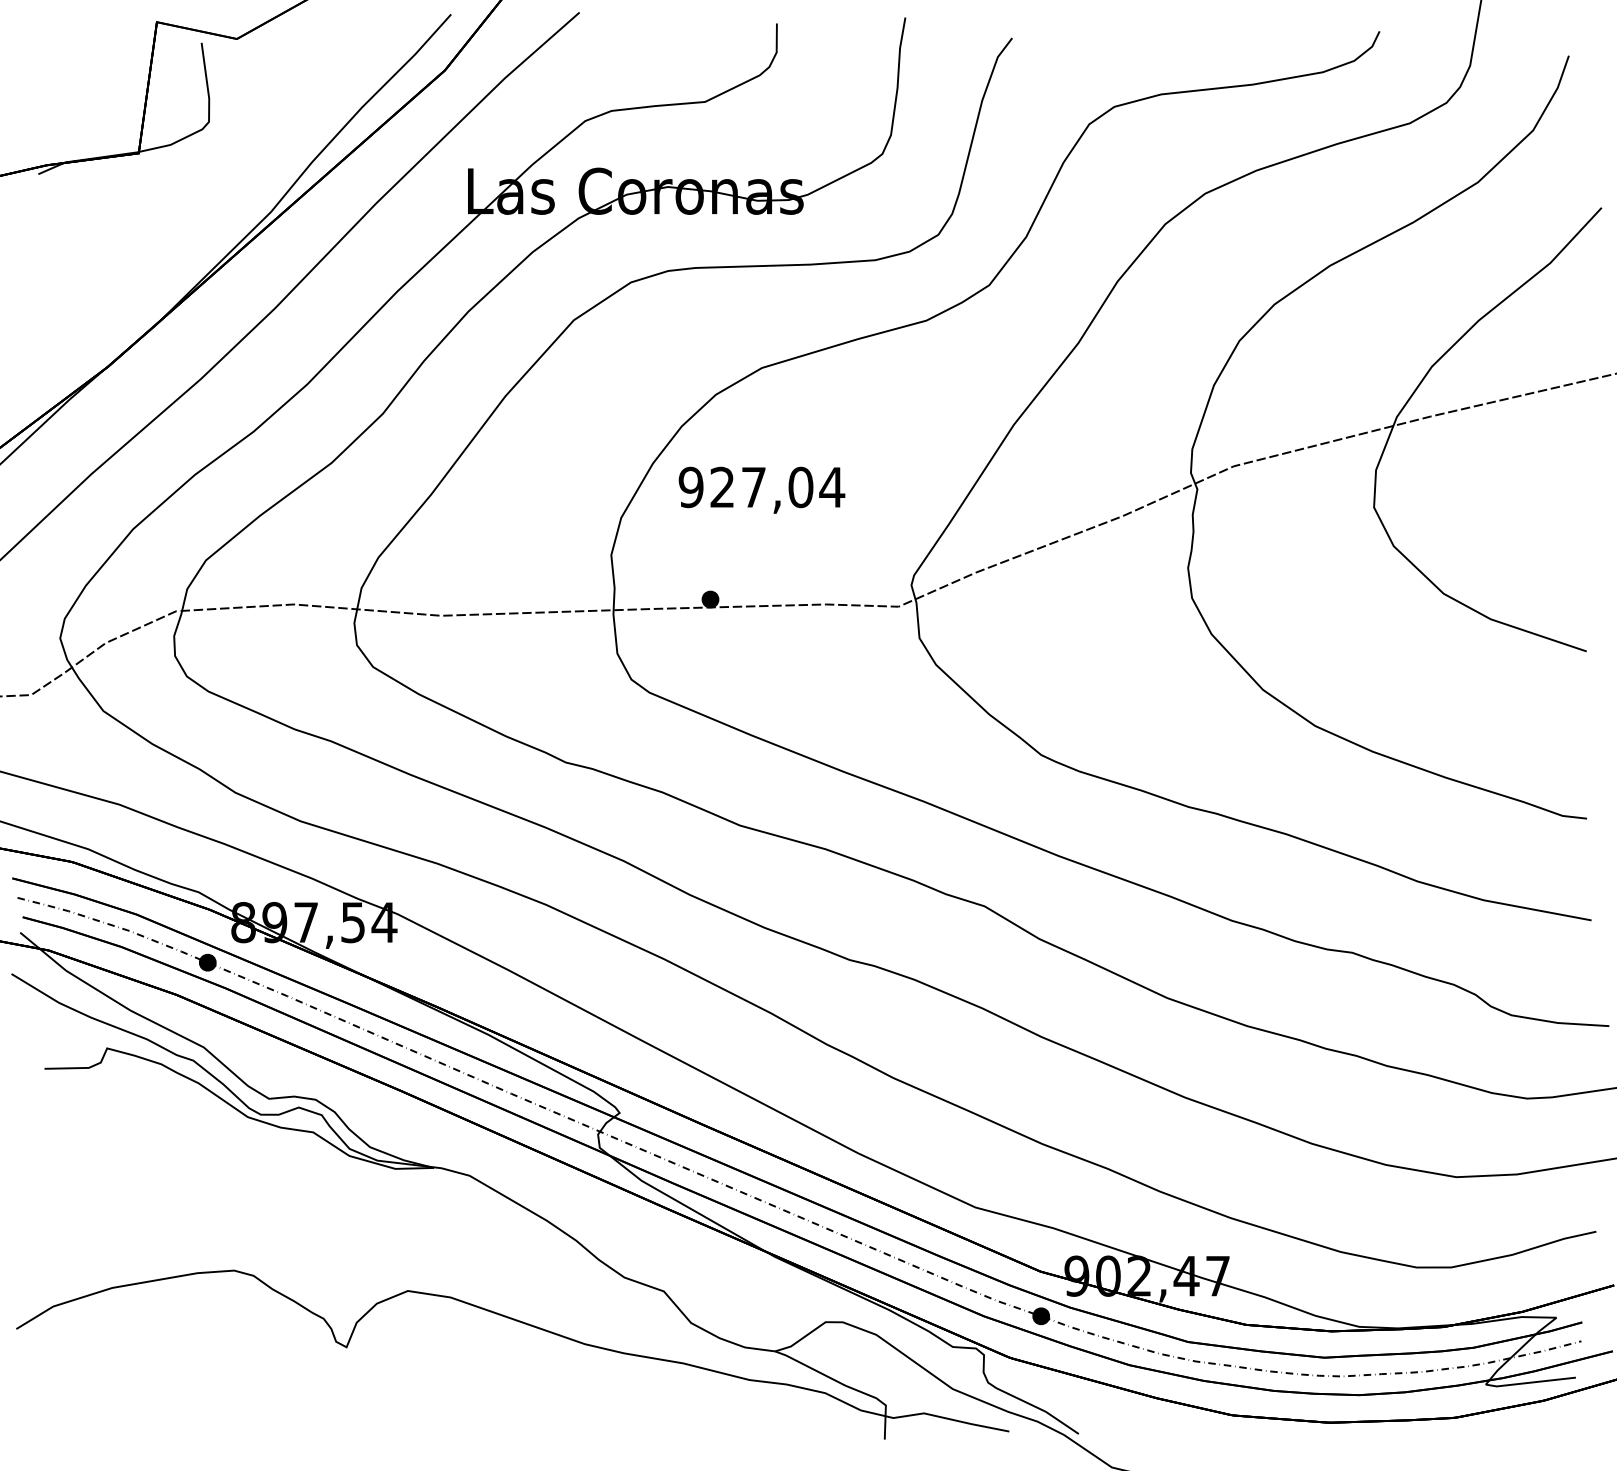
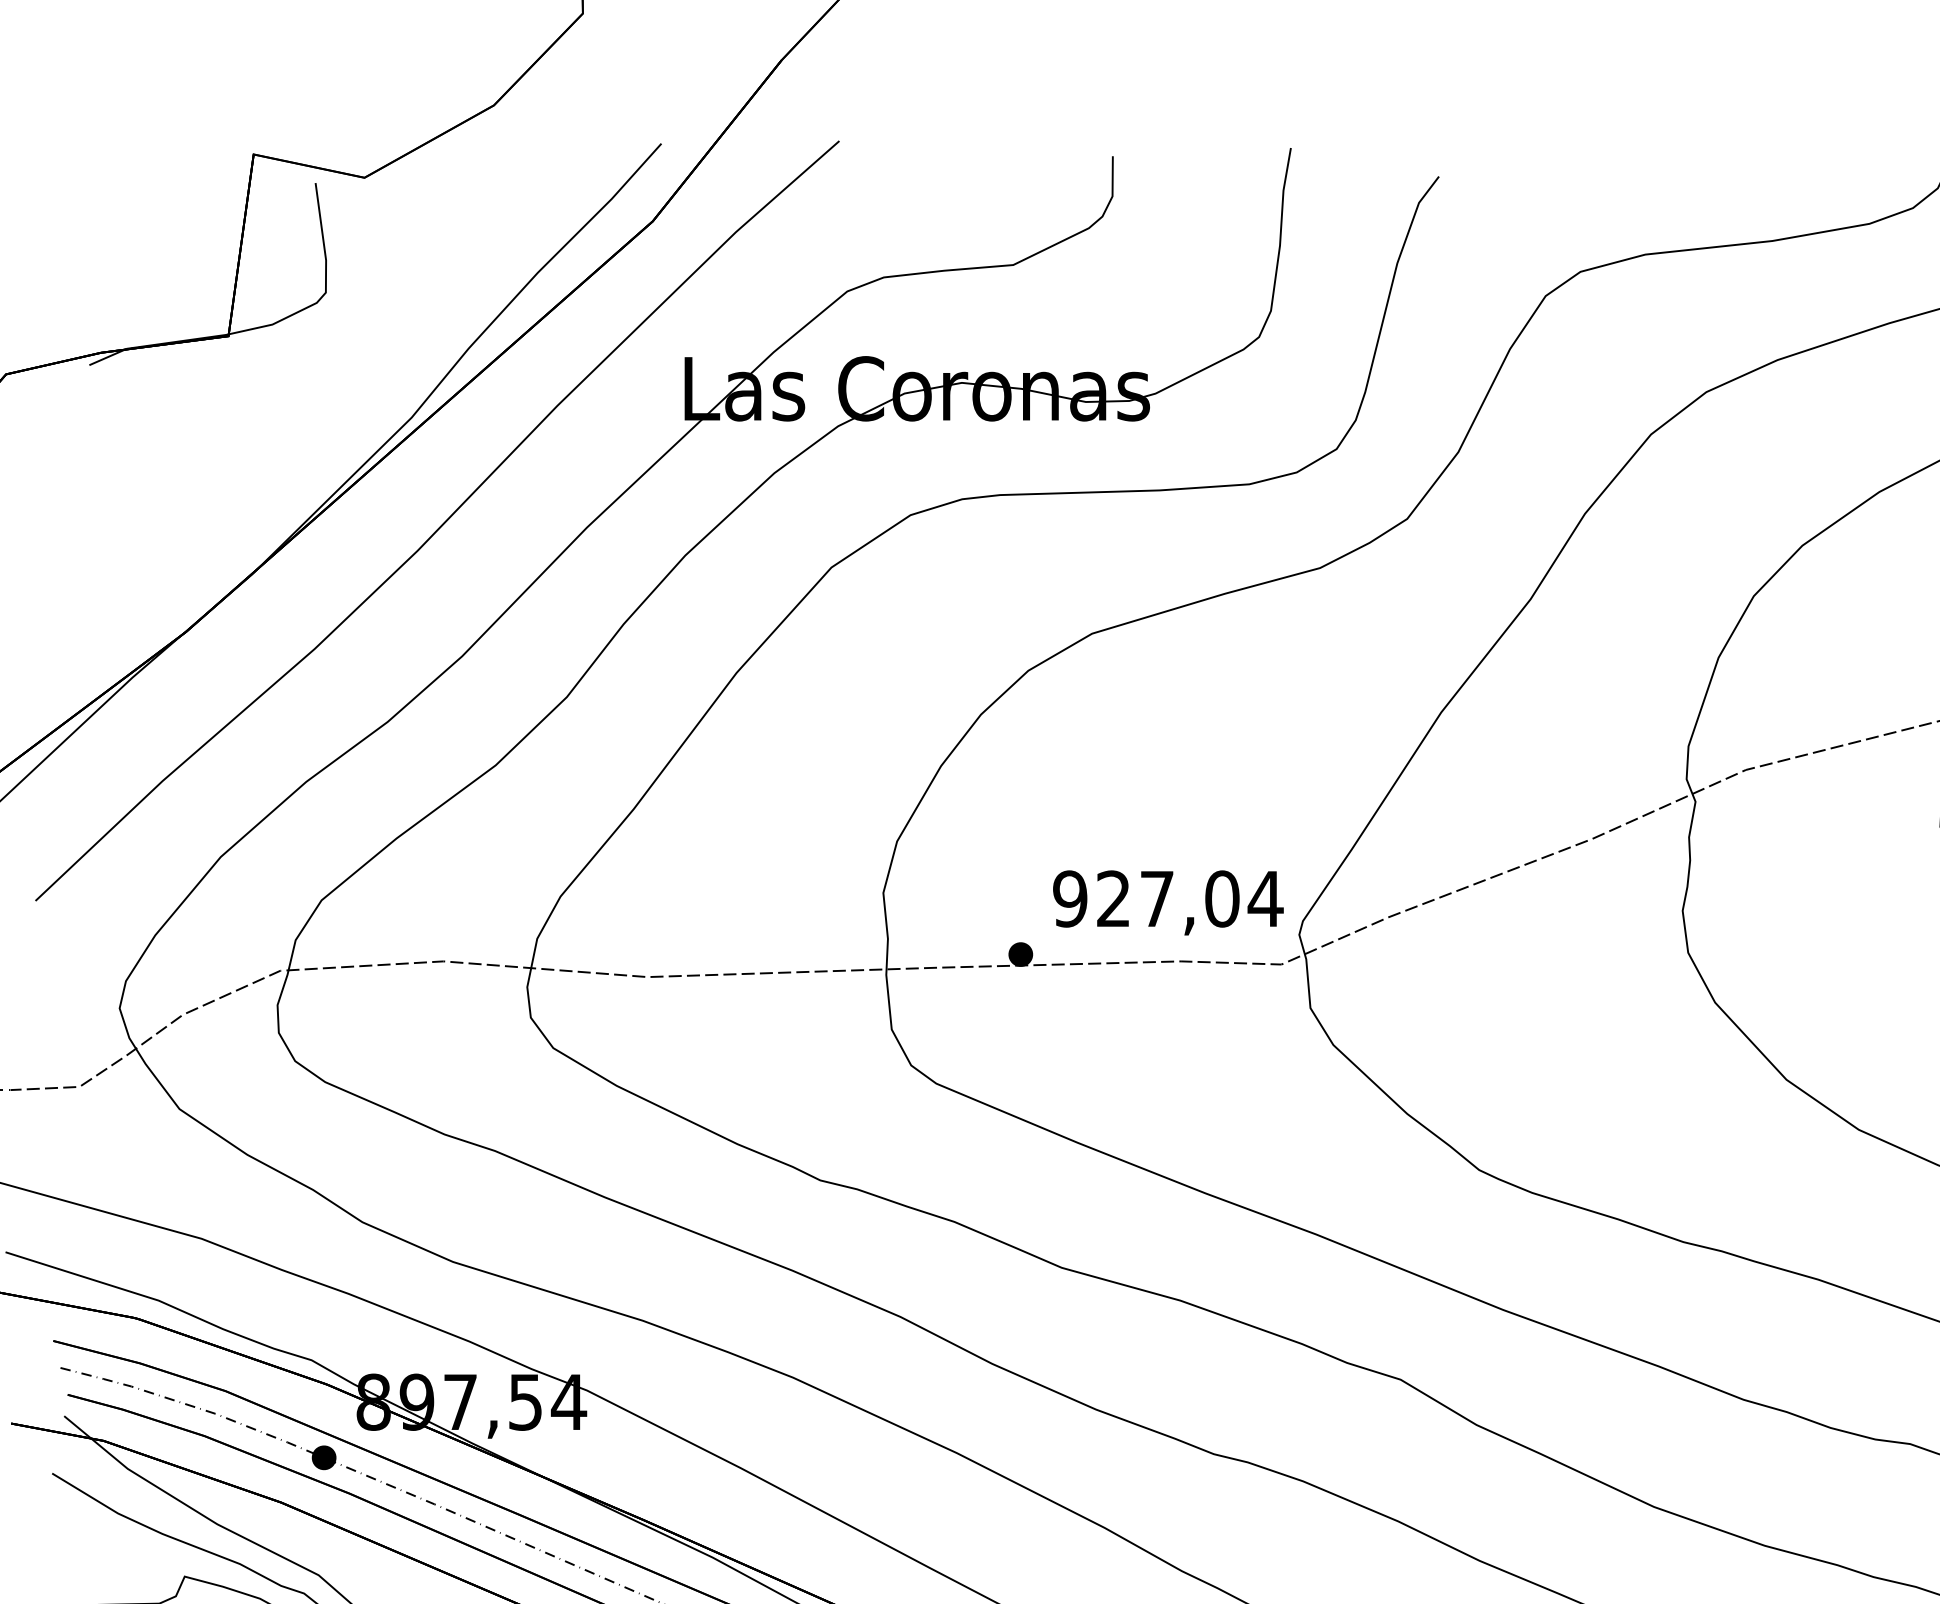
text: (761, 489) -> (1167, 901), moved

